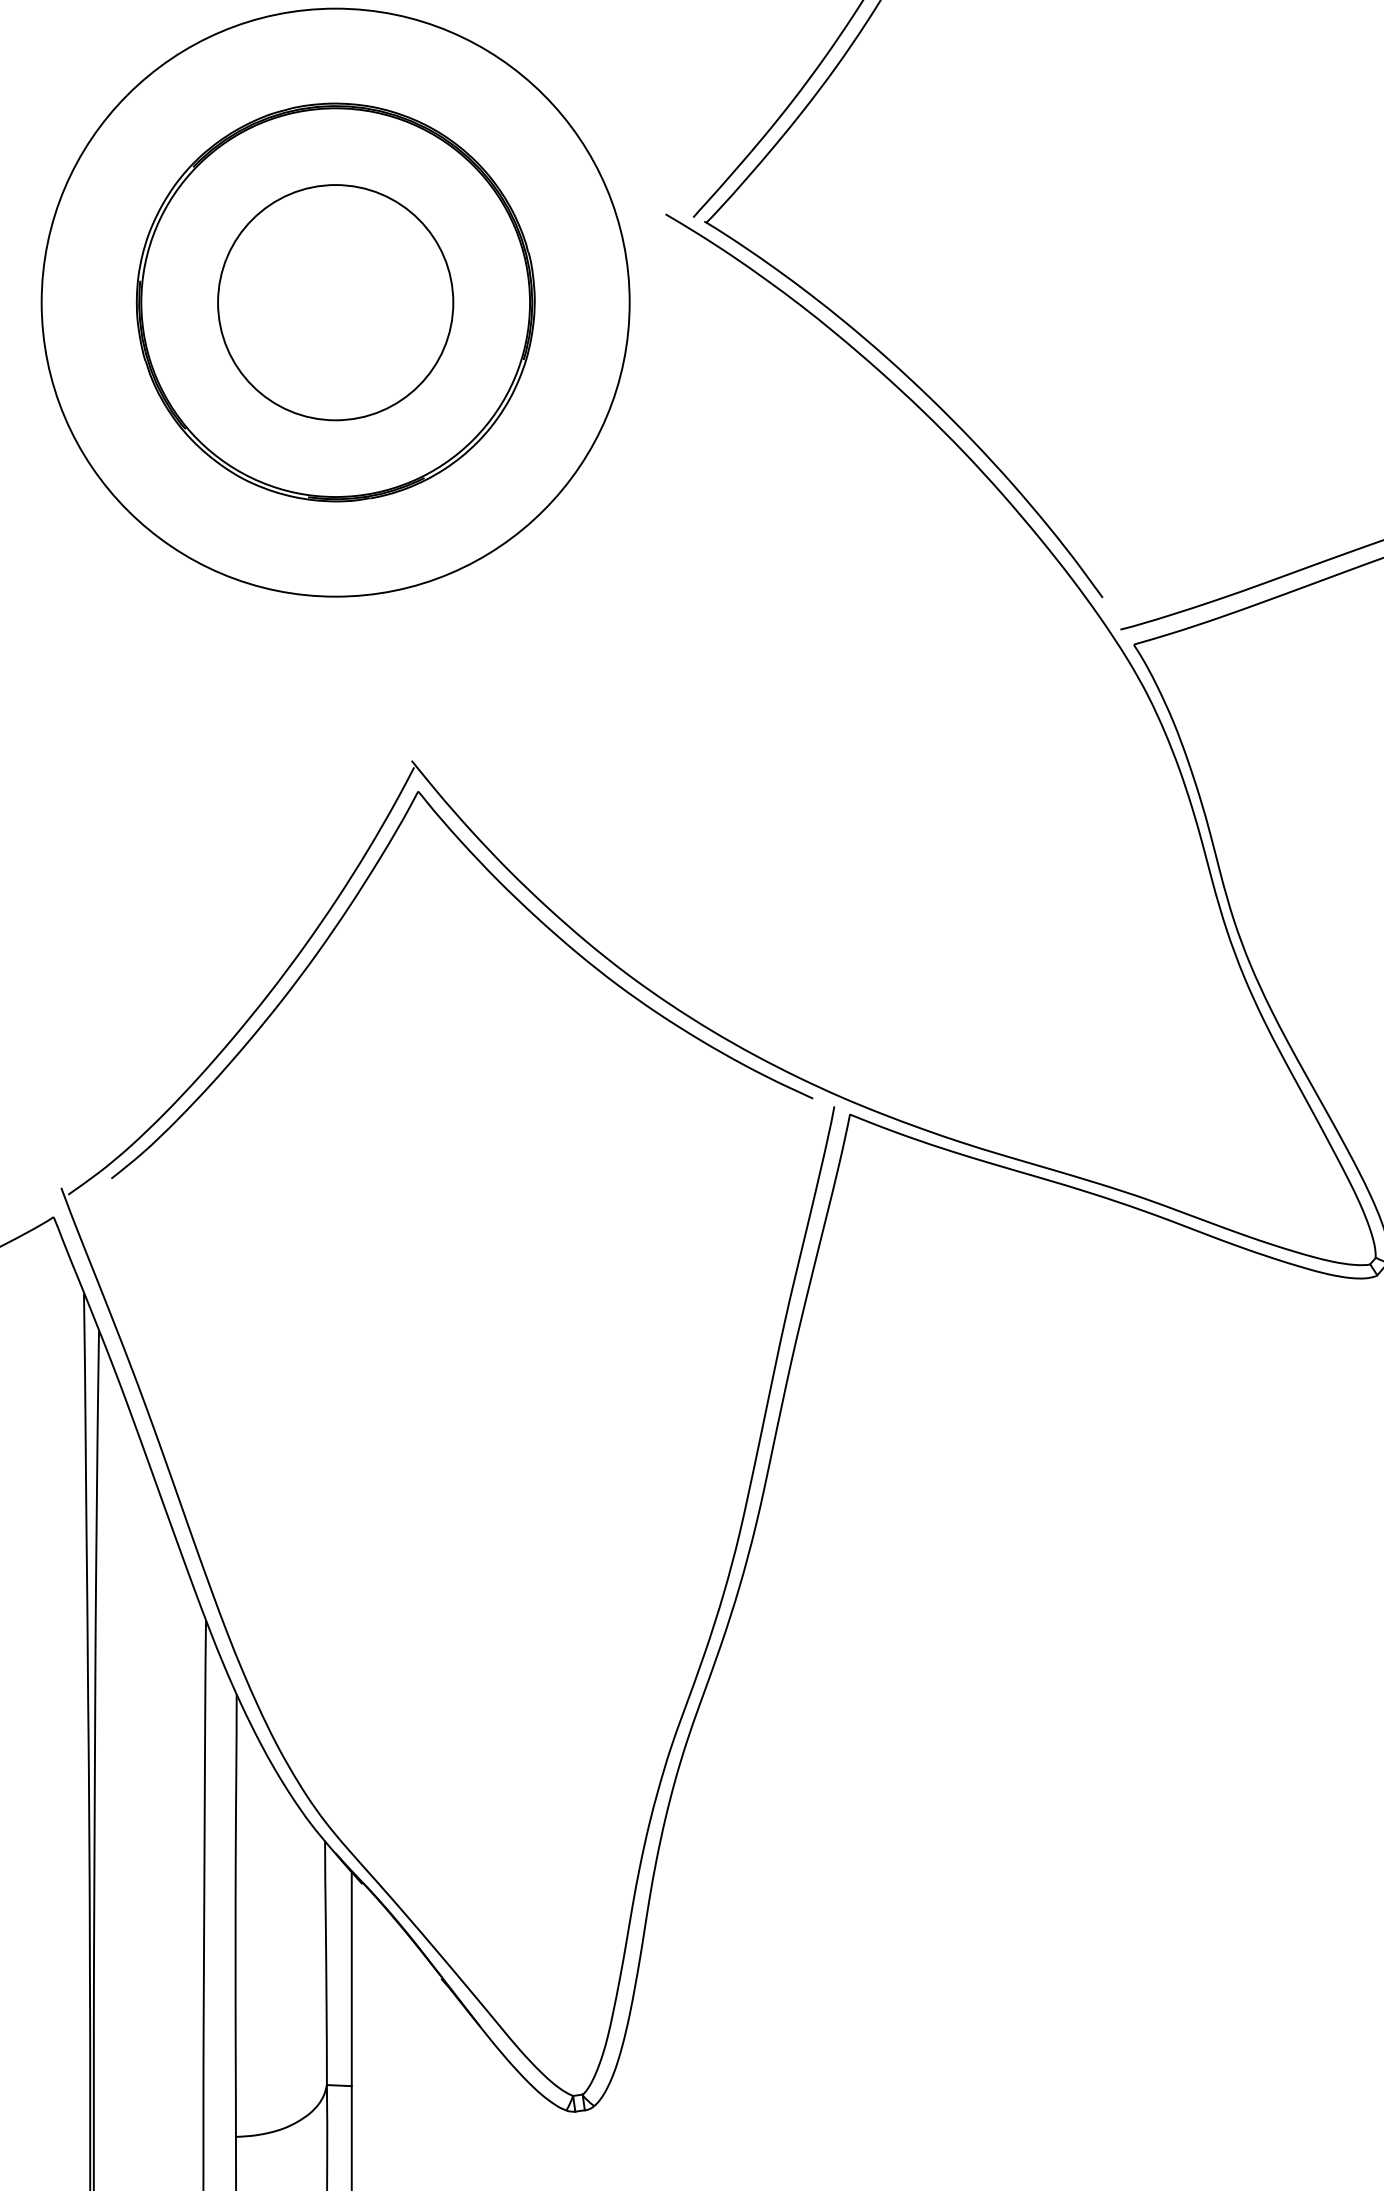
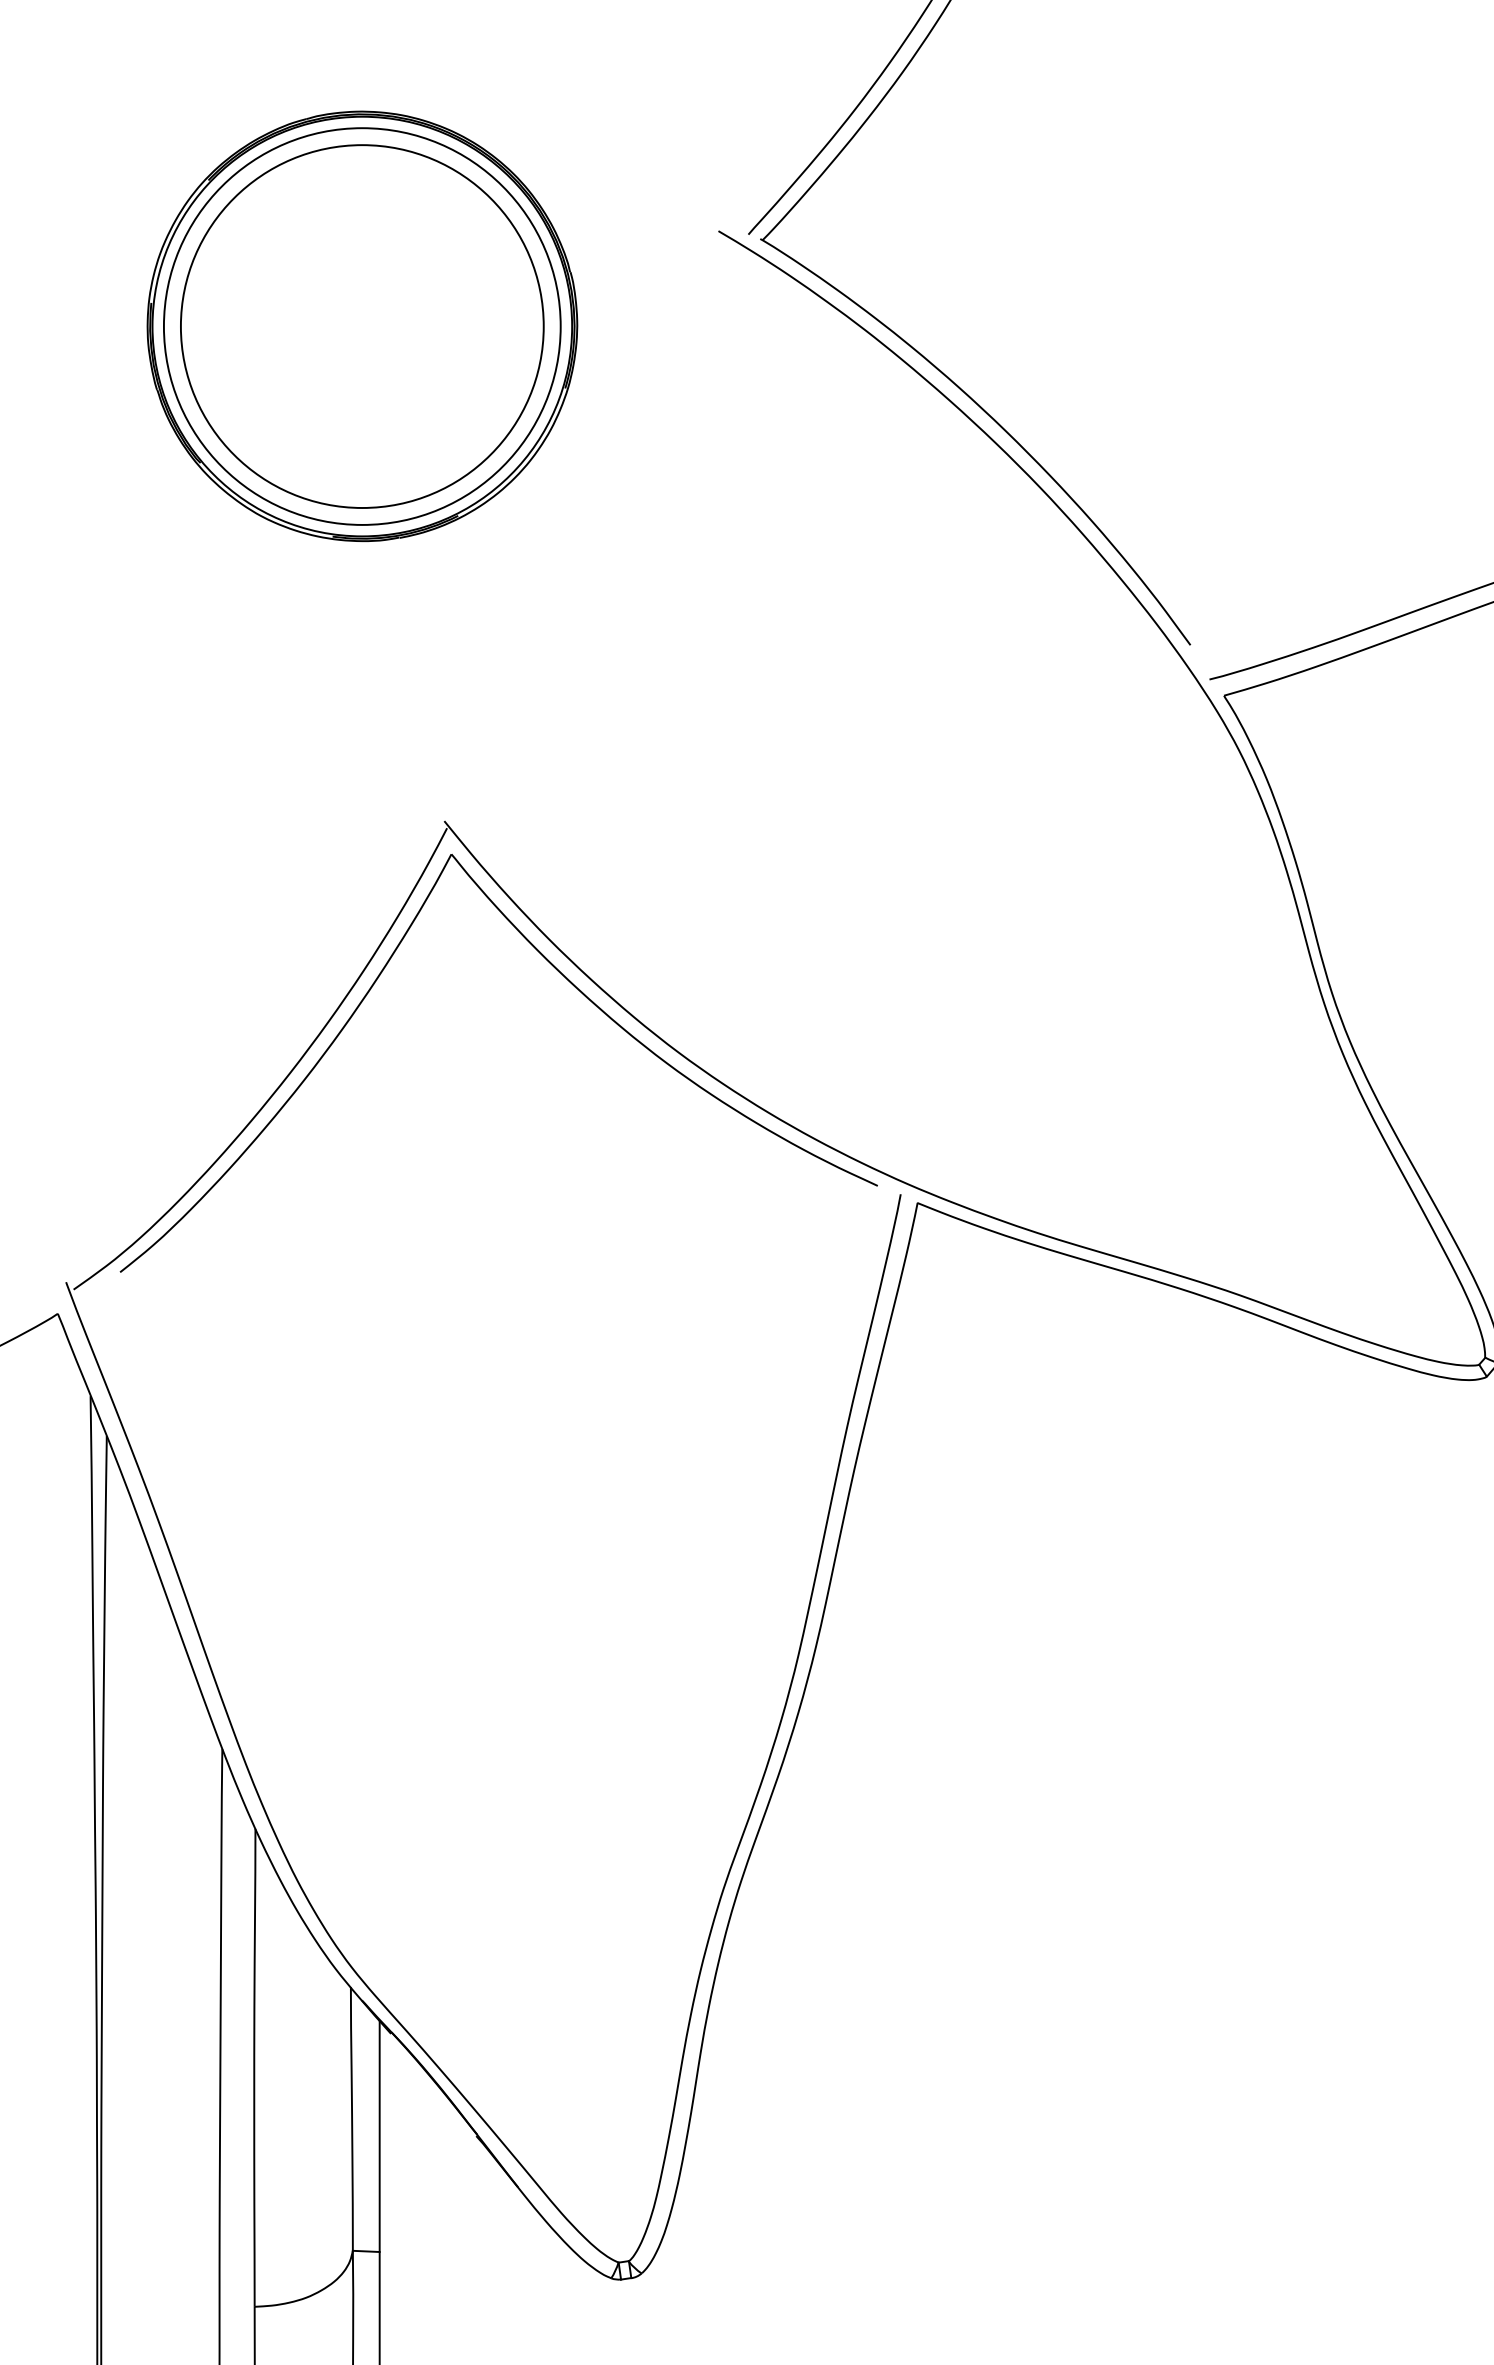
circle: (335, 302) -> (362, 326), size x0.62
circle: (335, 302) -> (362, 326), size x1.43

